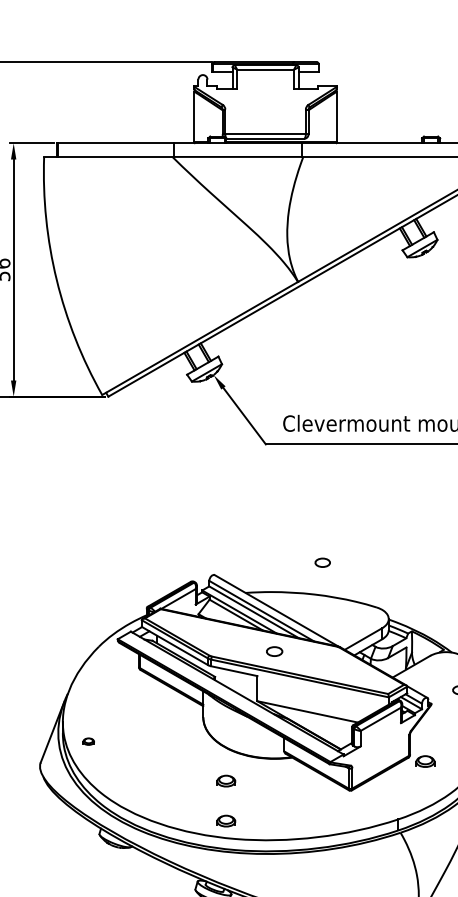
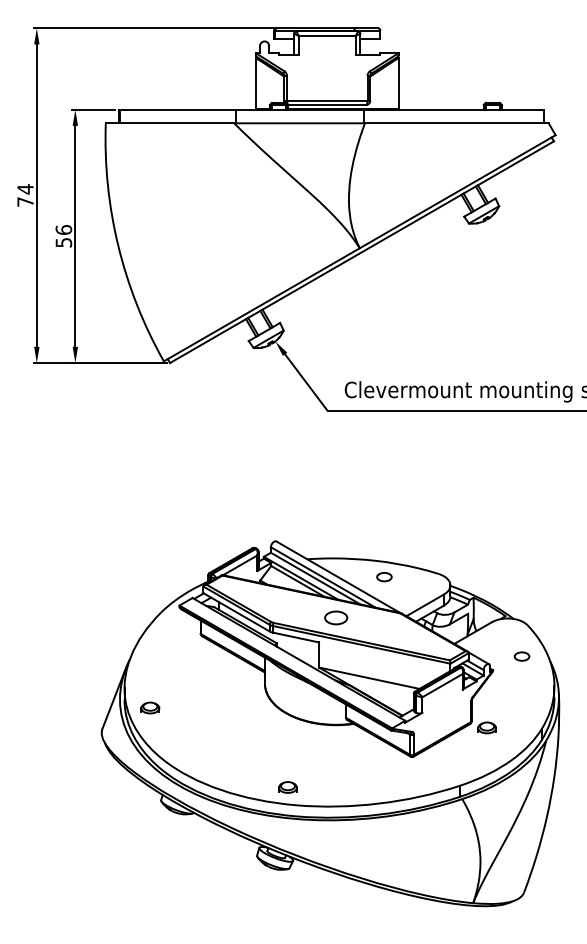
part: (322, 563) -> (384, 577), moved
part: (274, 651) -> (336, 617), size x1.43
part: (88, 741) -> (150, 707), size x1.67
part: (225, 781) -> (287, 747), removed

